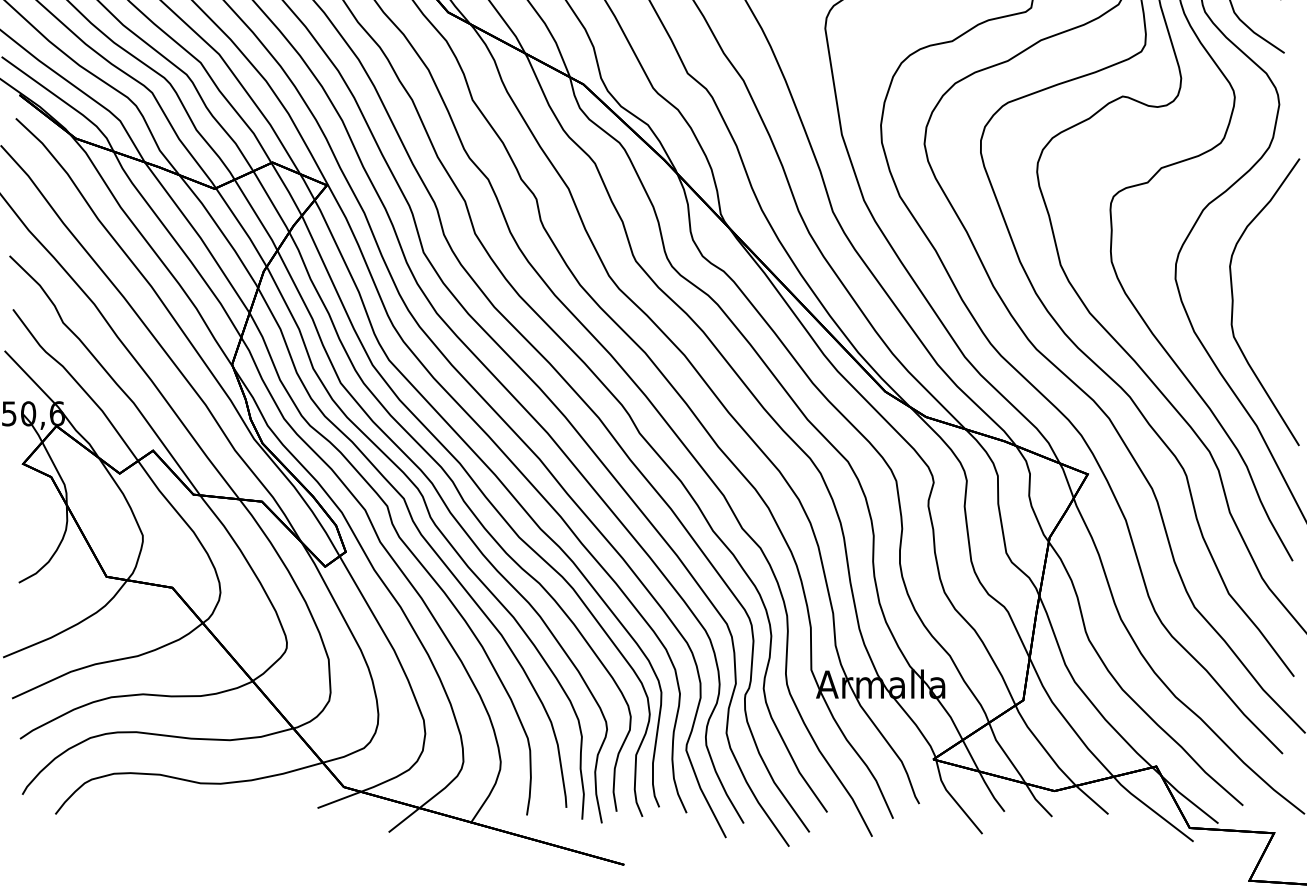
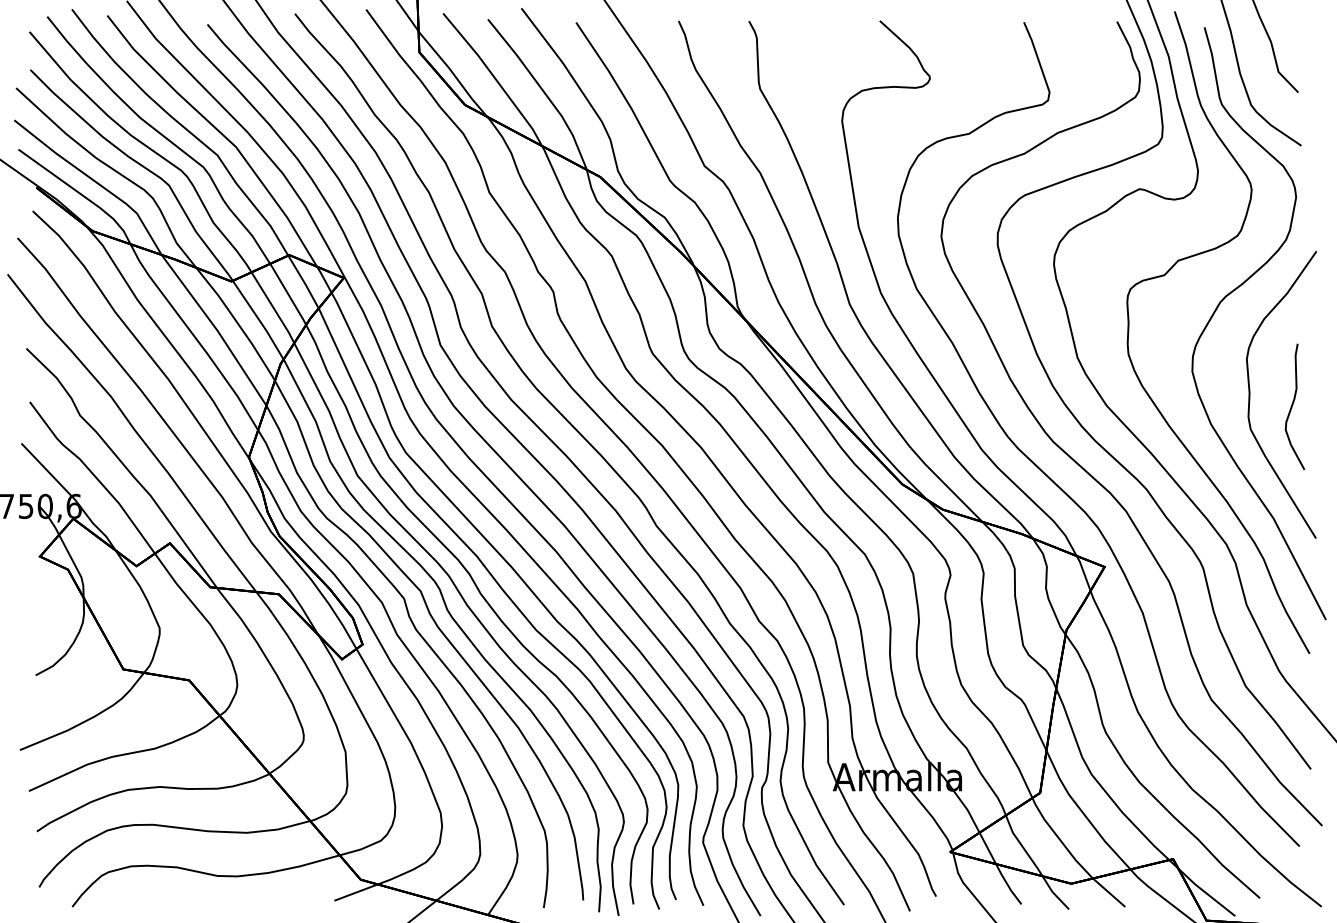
curve: (1276, 312) -> (1293, 405), added

